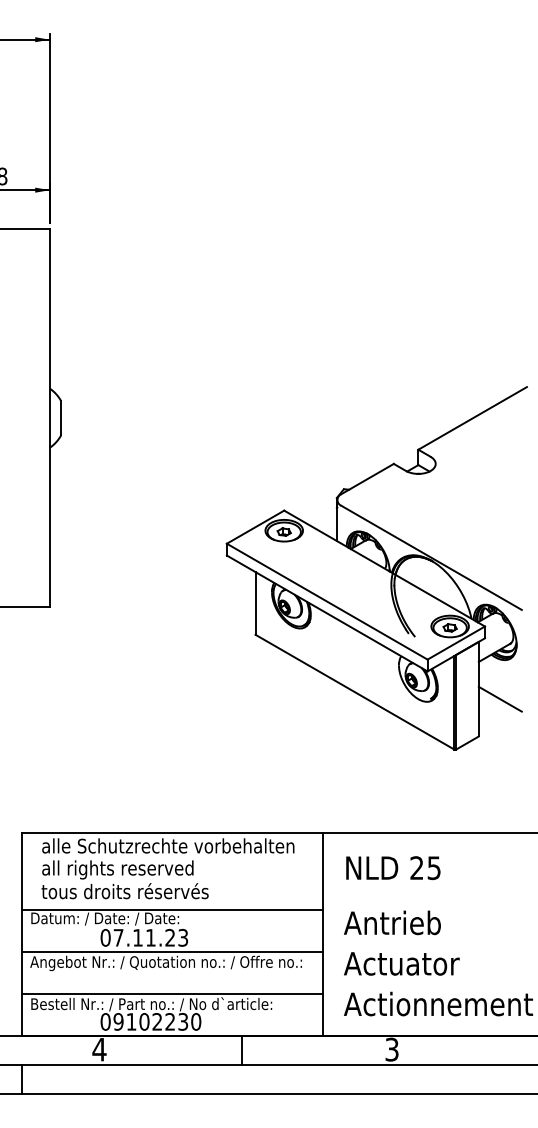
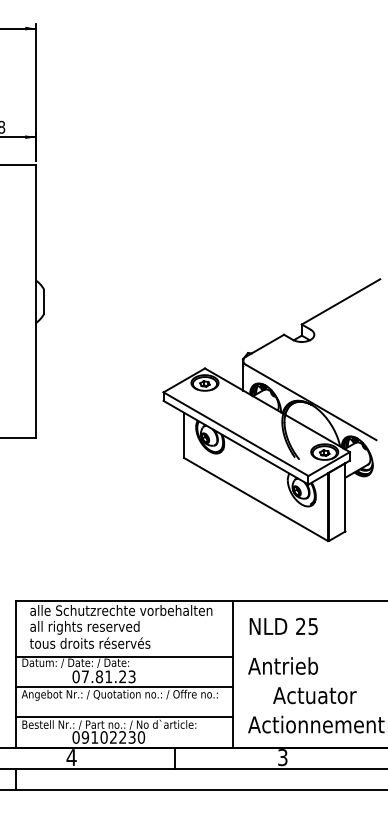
line: (499, 699) -> (360, 504), removed
text: (138, 937) -> (99, 676), 07.11.23 -> 07.81.23
text: (401, 963) -> (314, 695), moved

